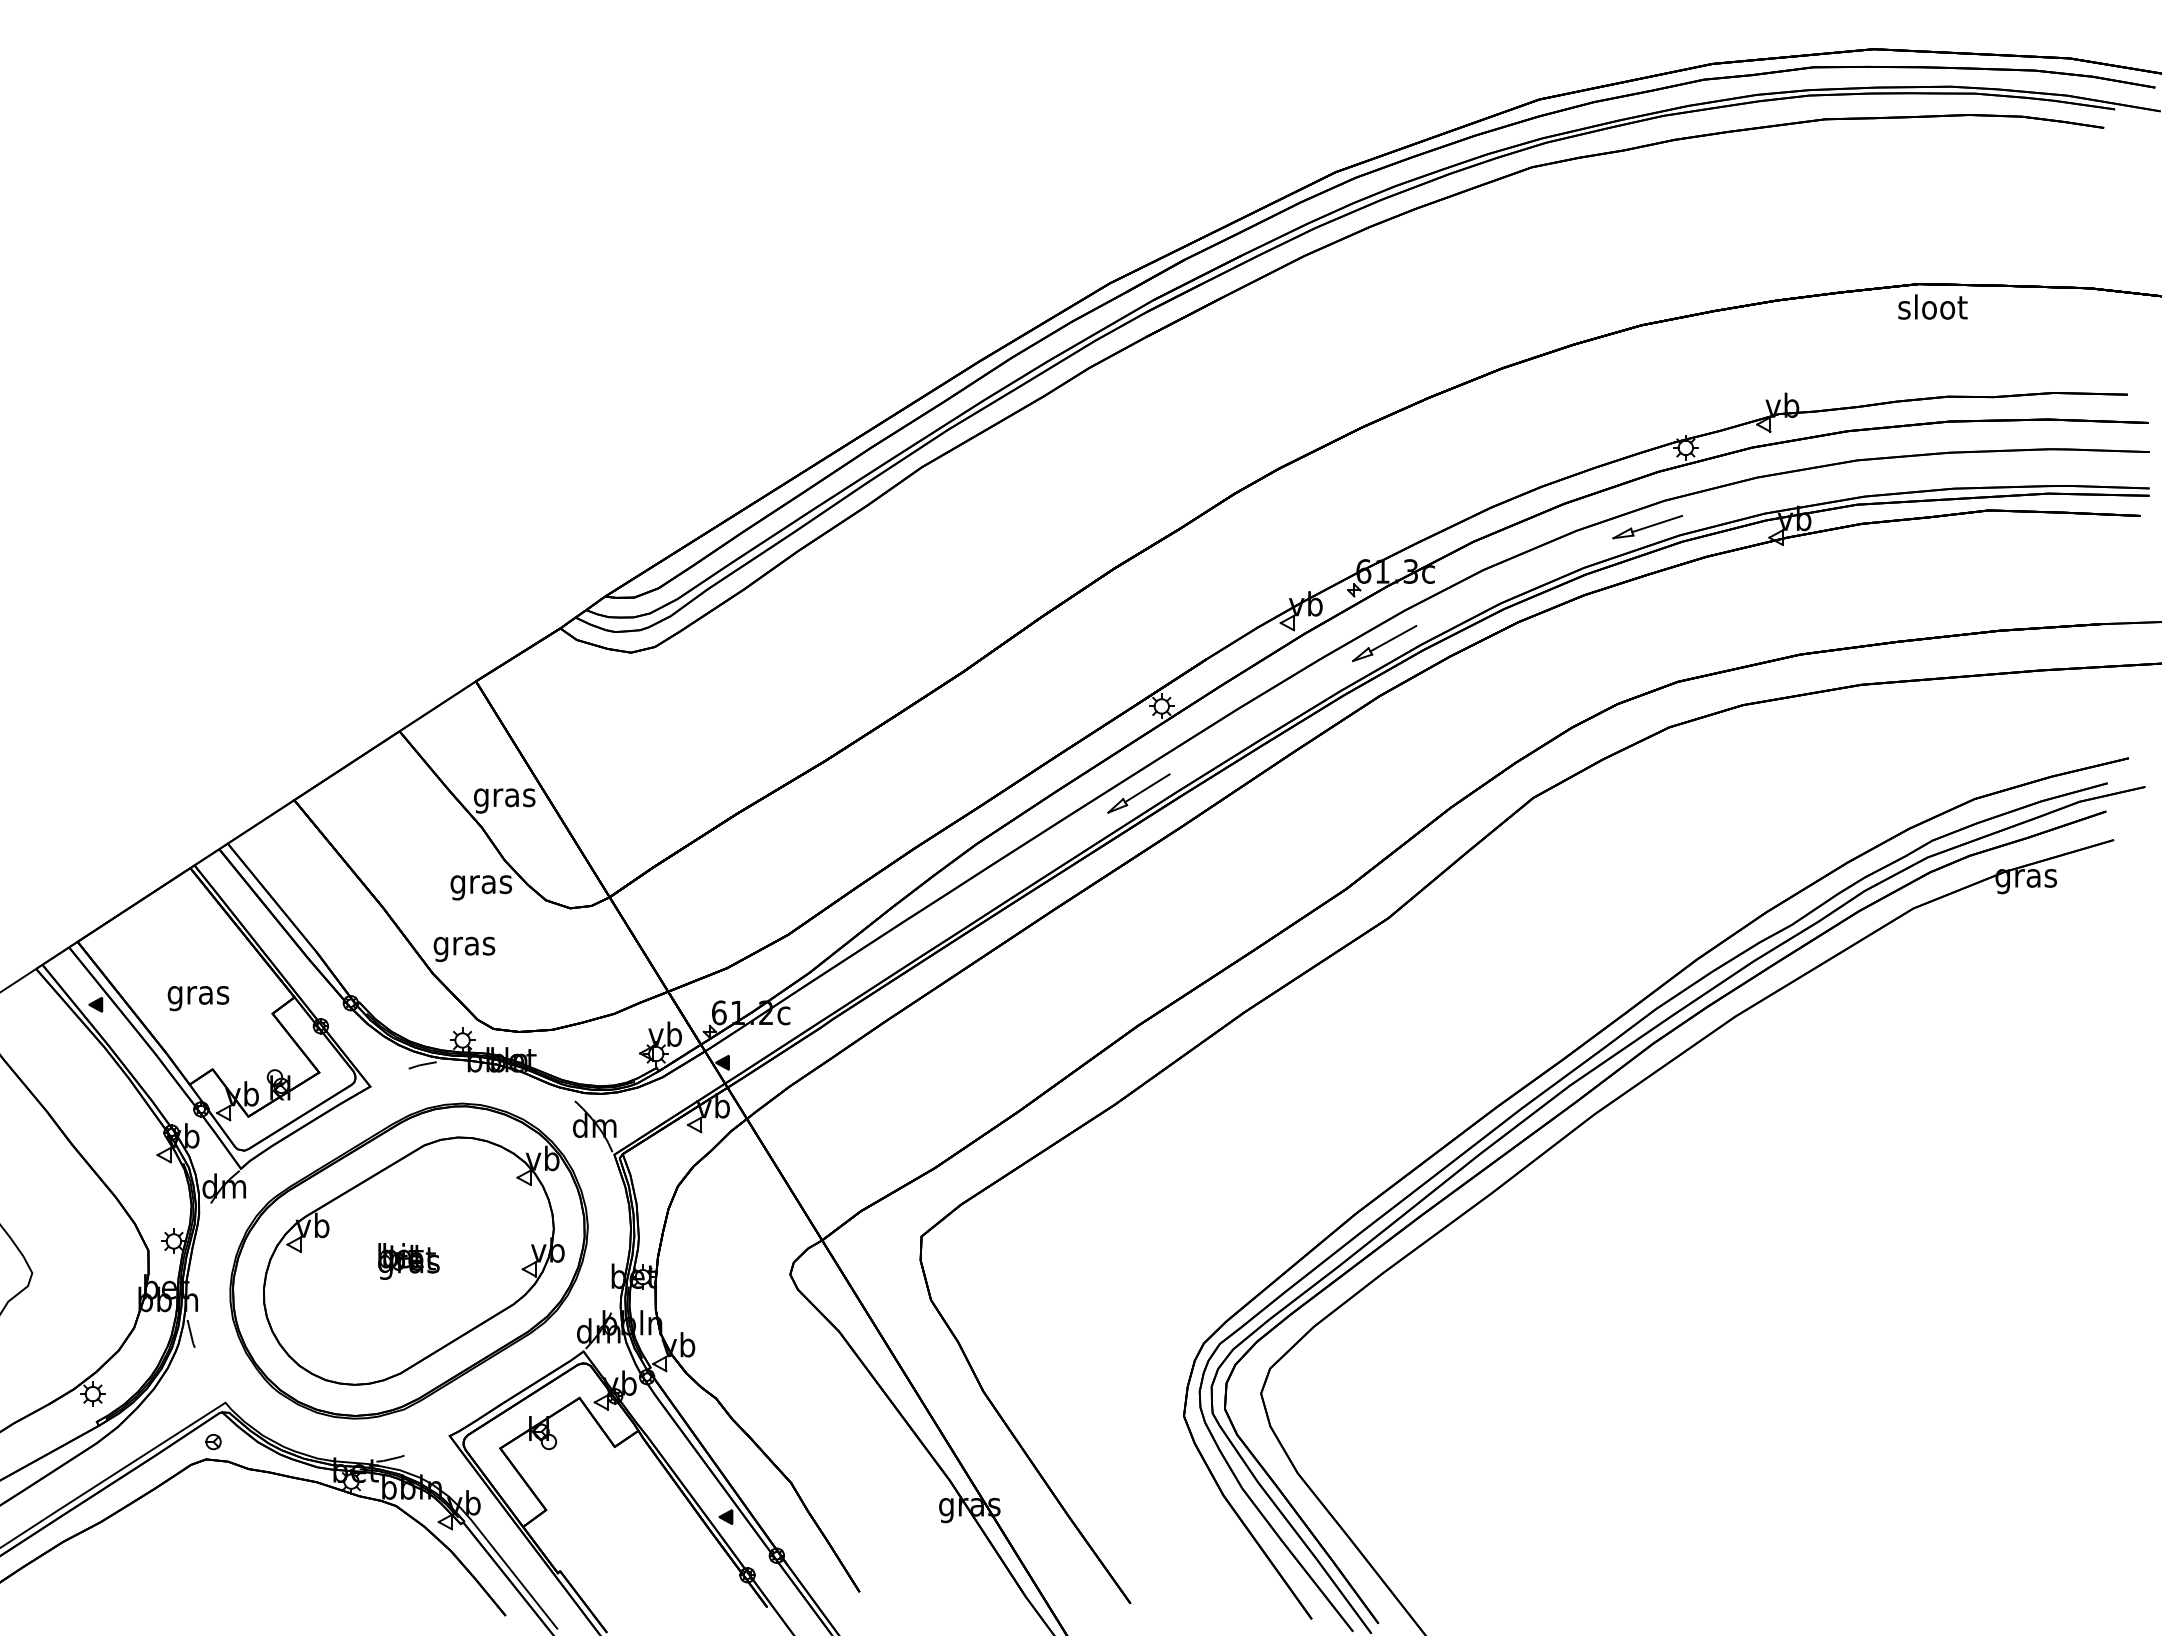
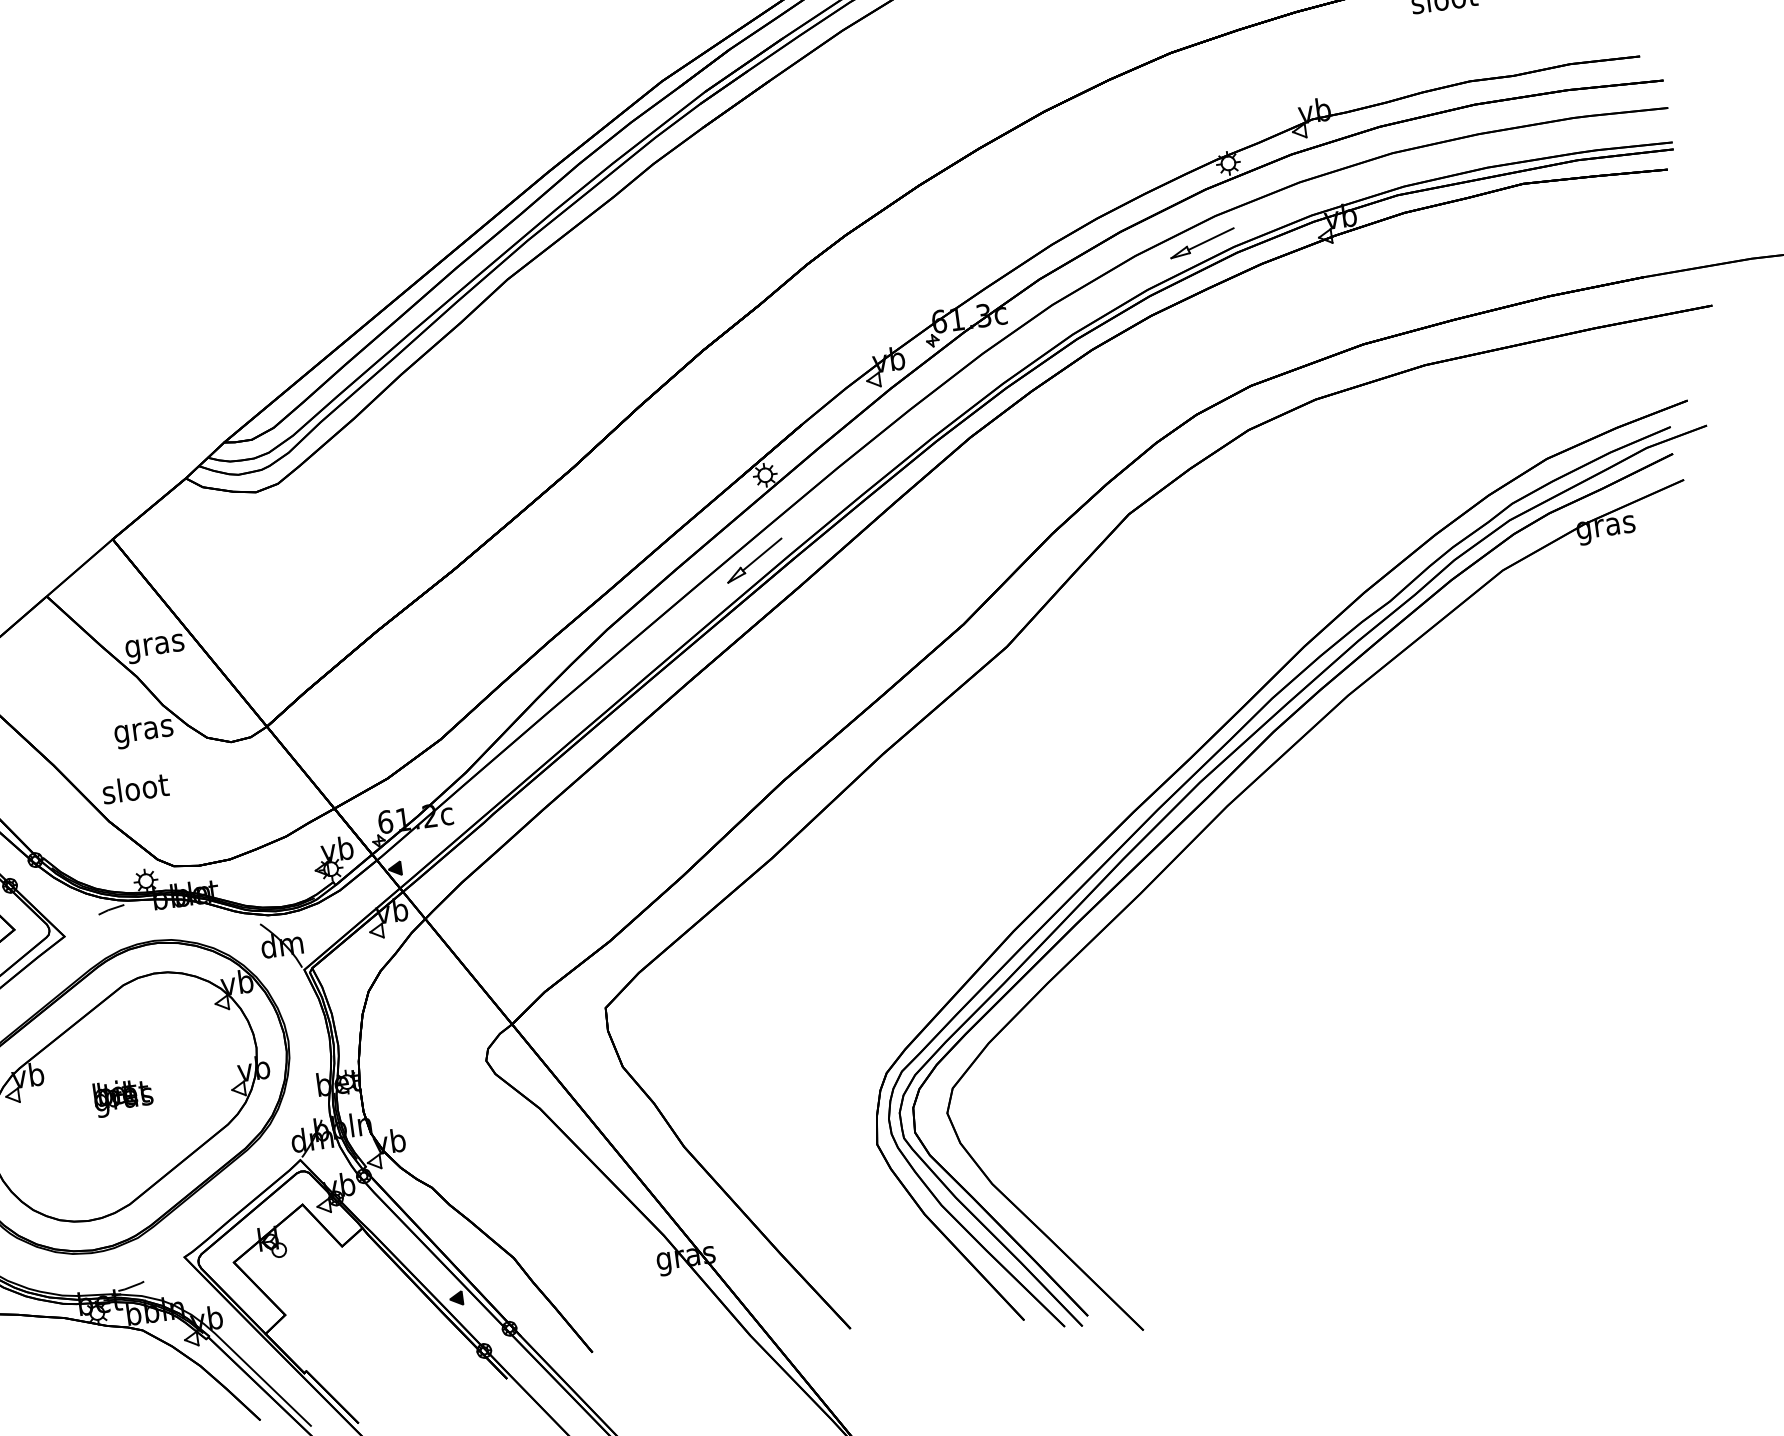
part: (1384, 643) -> (968, 387), removed
text: (464, 946) -> (135, 791), gras -> sloot

